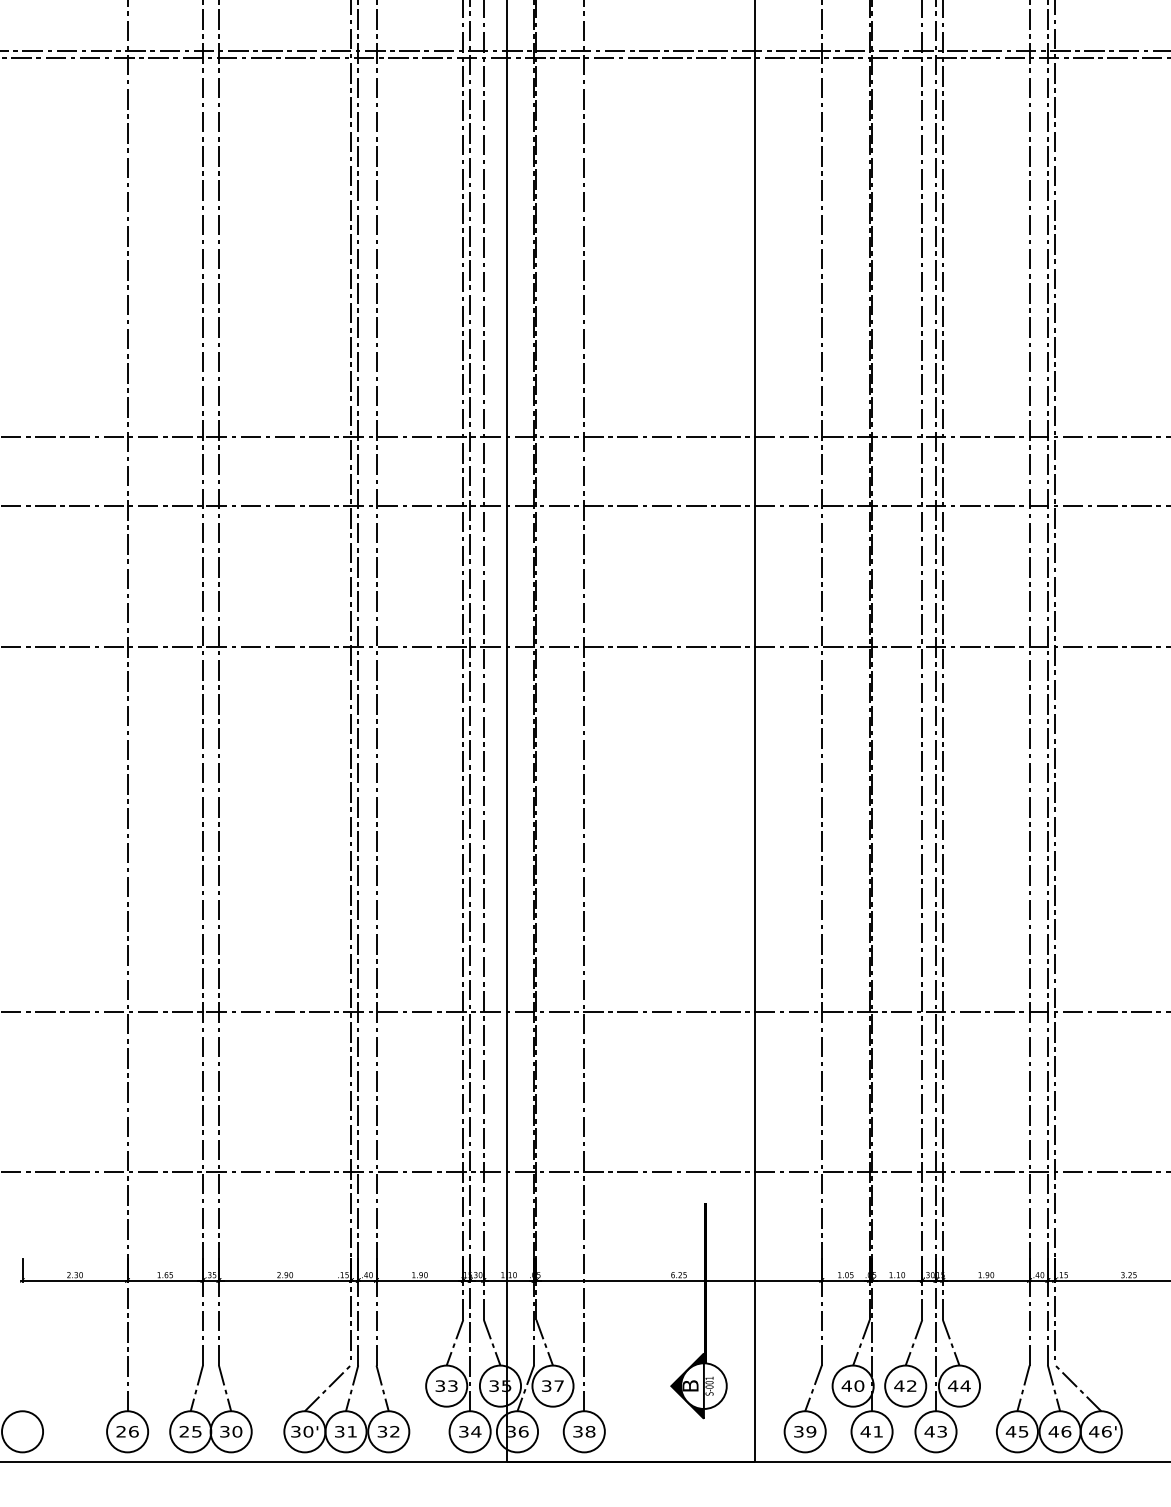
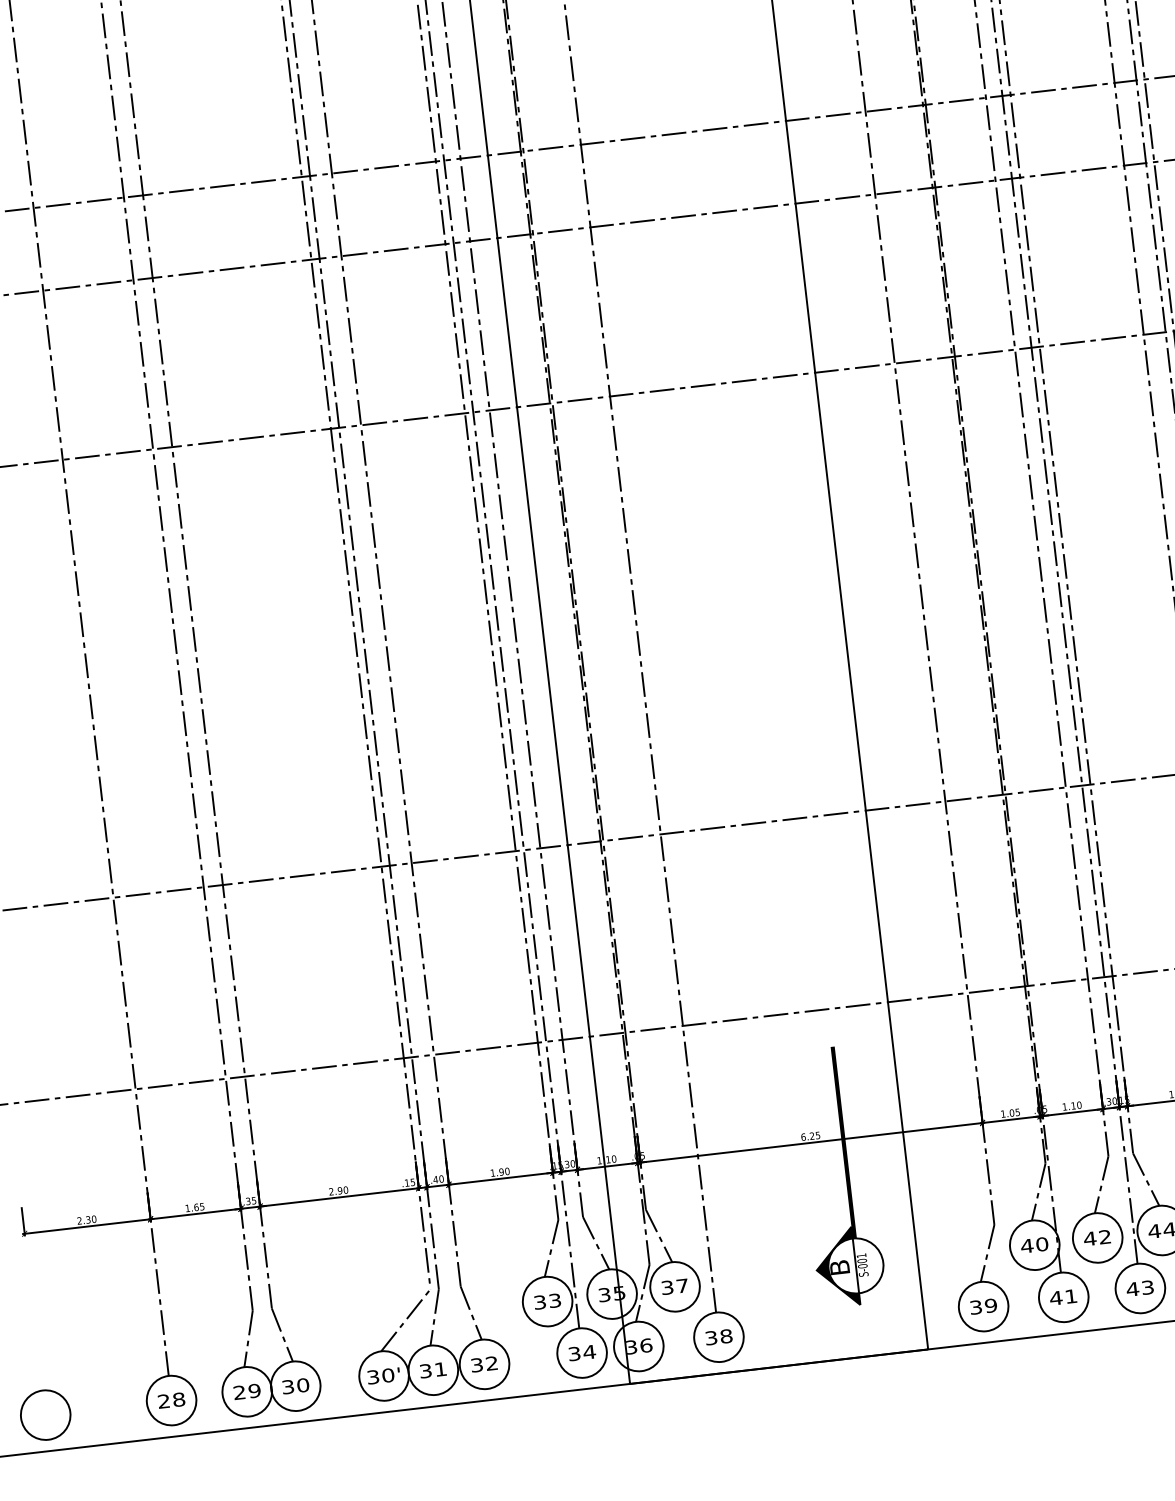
text: (133, 1431) -> (178, 1399), 26 -> 28
text: (196, 1431) -> (254, 1390), 25 -> 29

